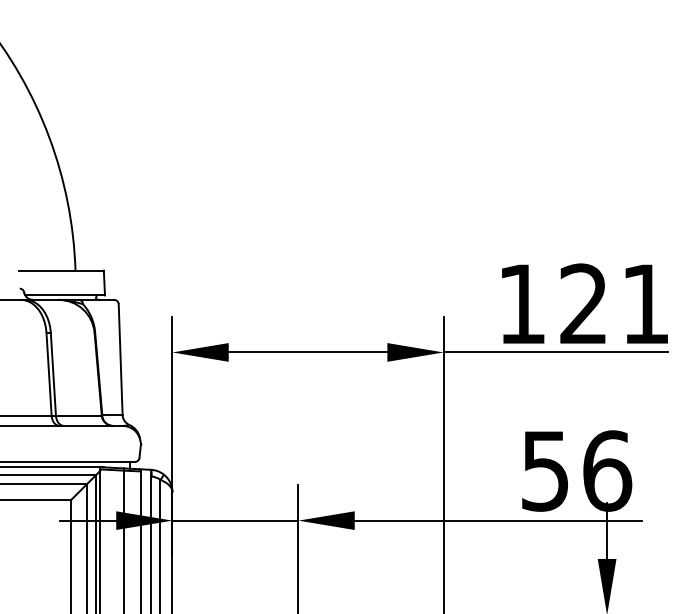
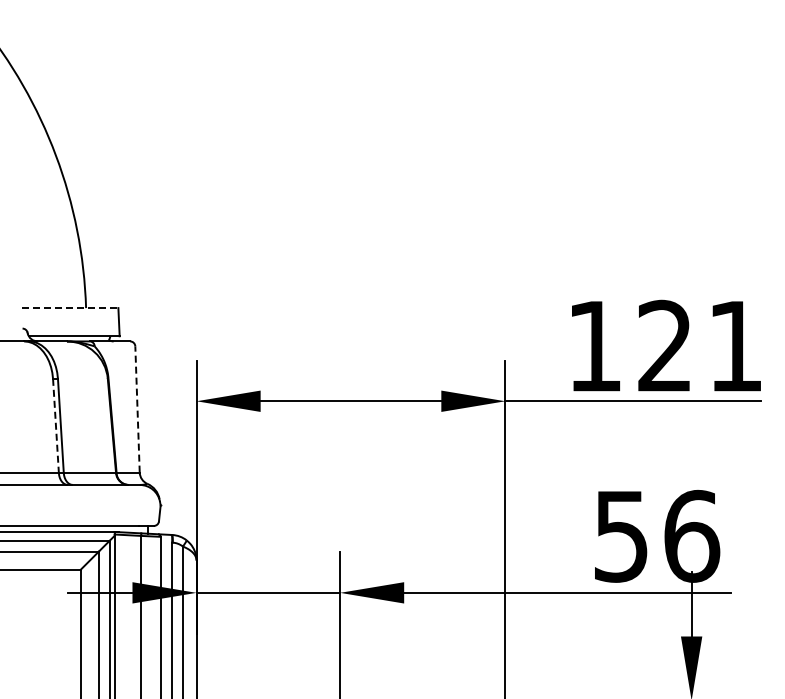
line: (61, 271) -> (70, 308), solid -> dashed
line: (120, 358) -> (137, 408), solid -> dashed
line: (49, 374) -> (56, 426), solid -> dashed

